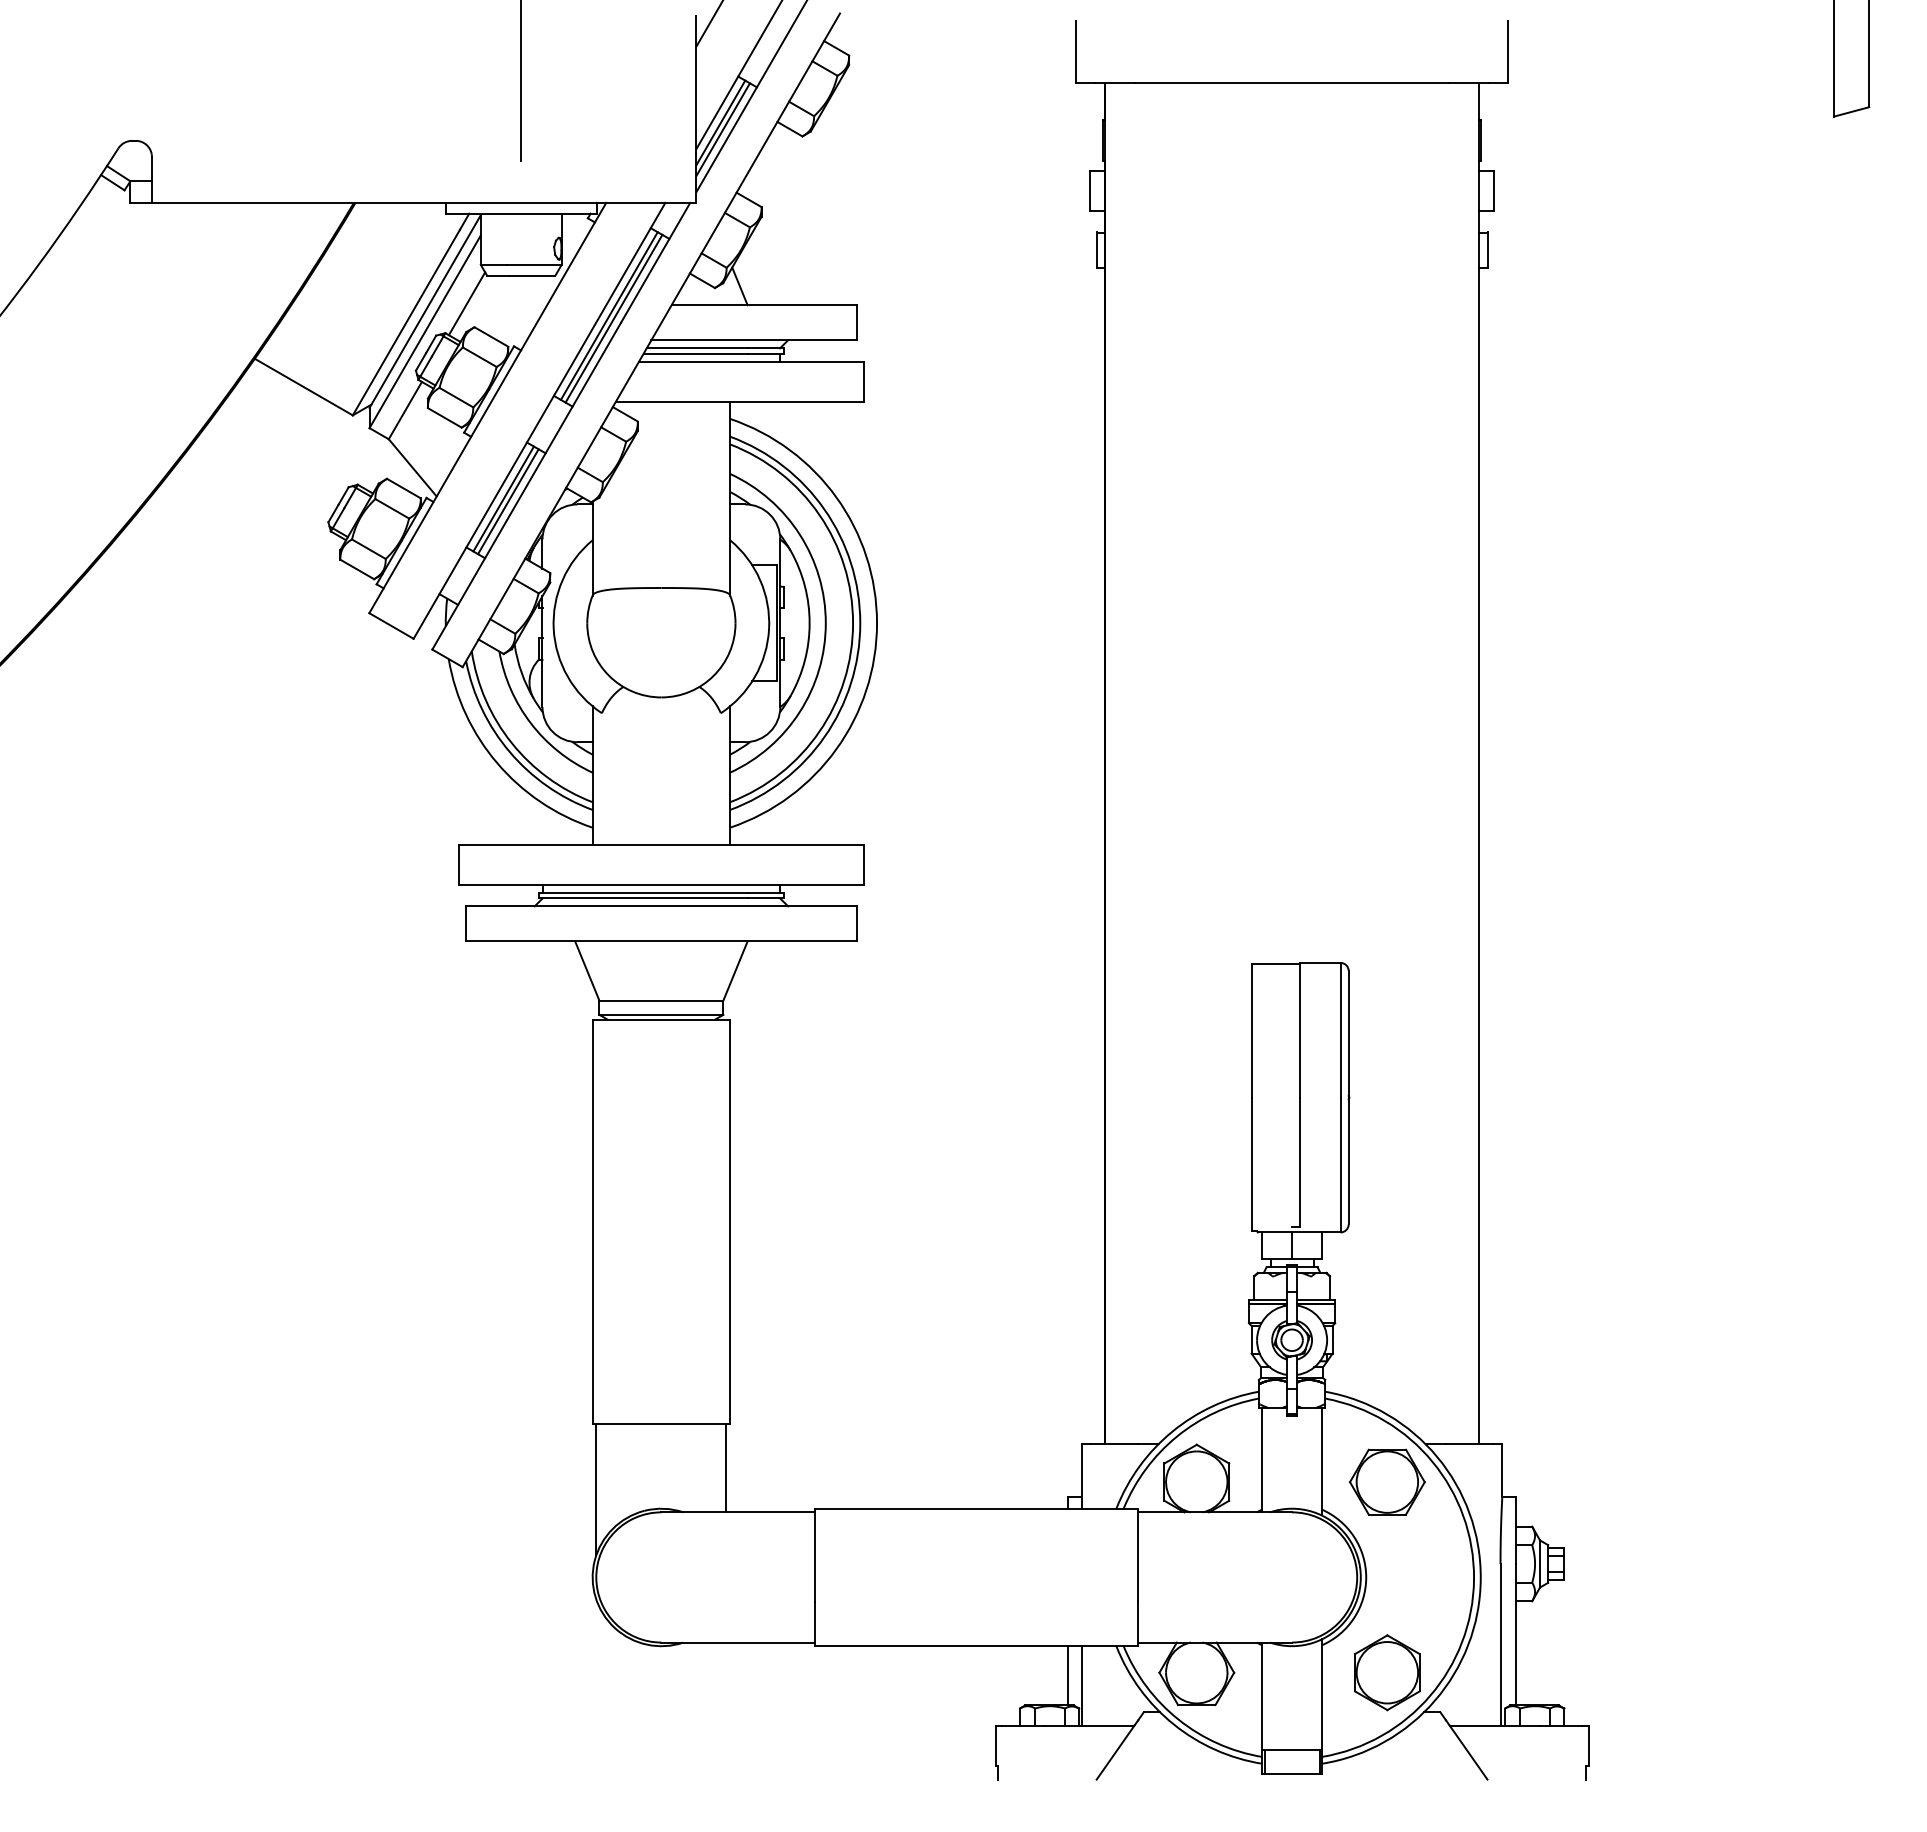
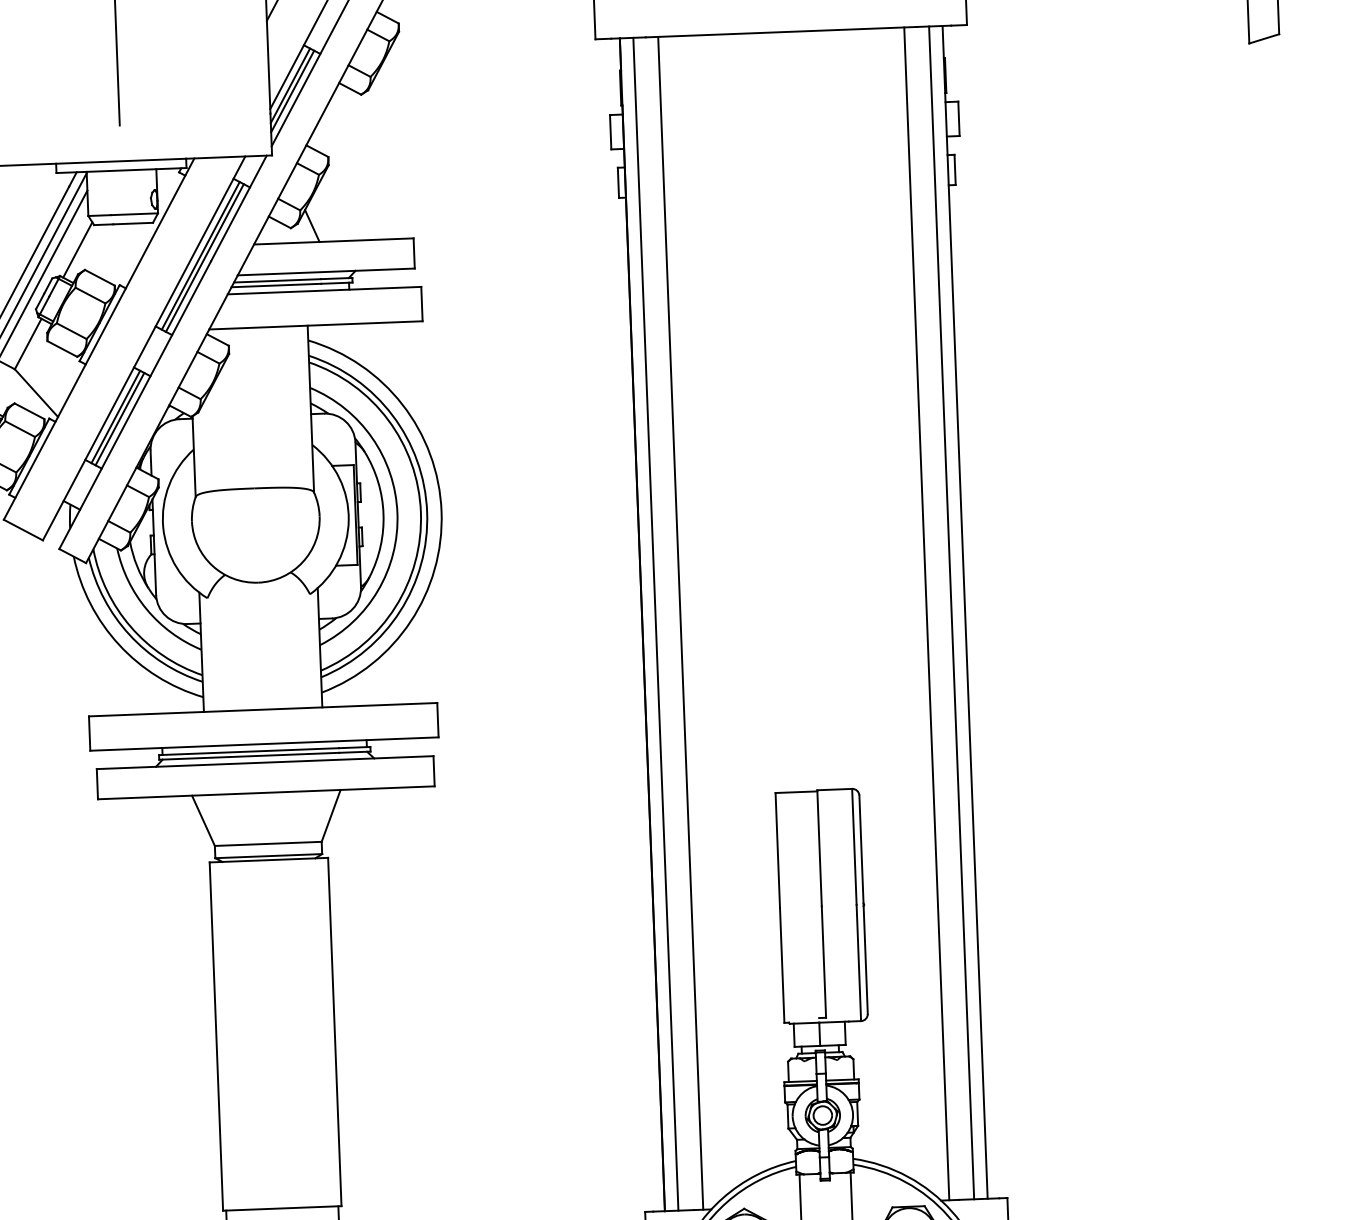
line: (1120, 763) -> (655, 624), added
line: (1149, 763) -> (680, 623), added
line: (1434, 763) -> (926, 614), added
line: (1463, 763) -> (951, 613), added

